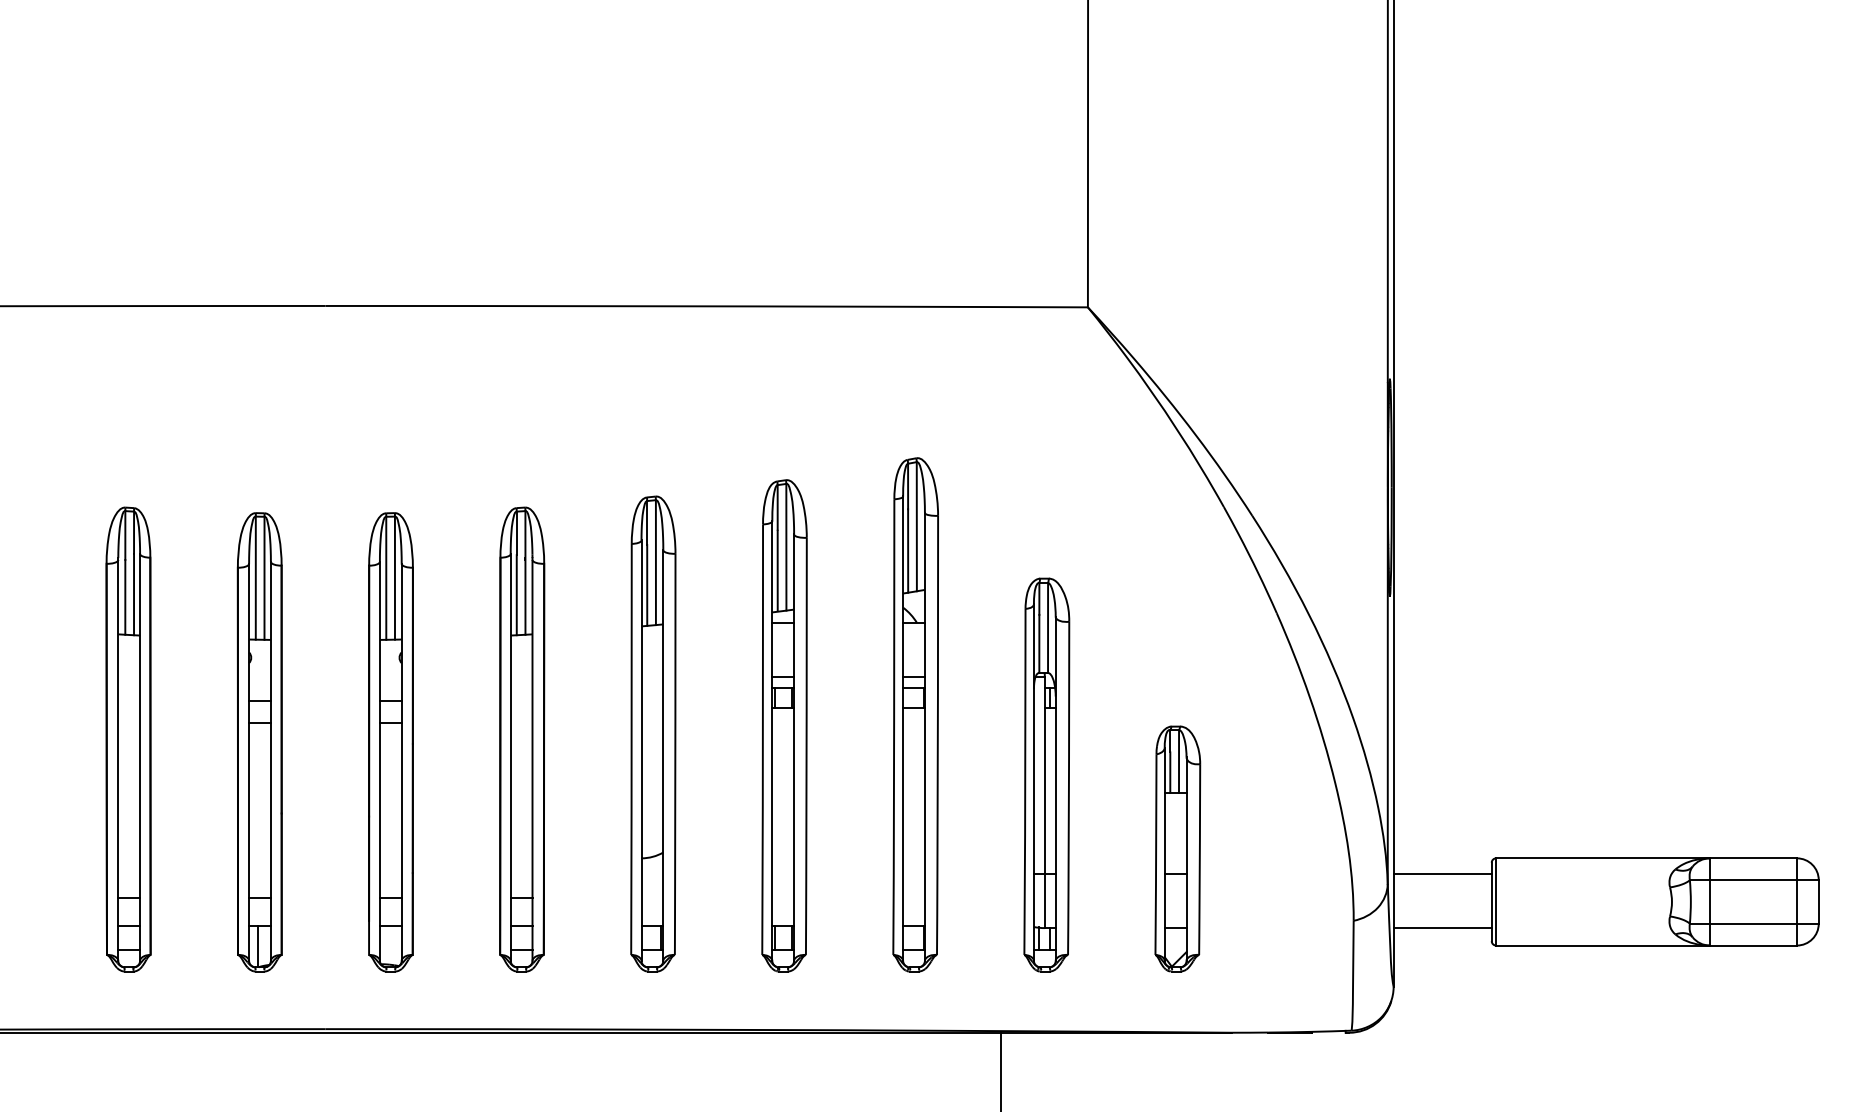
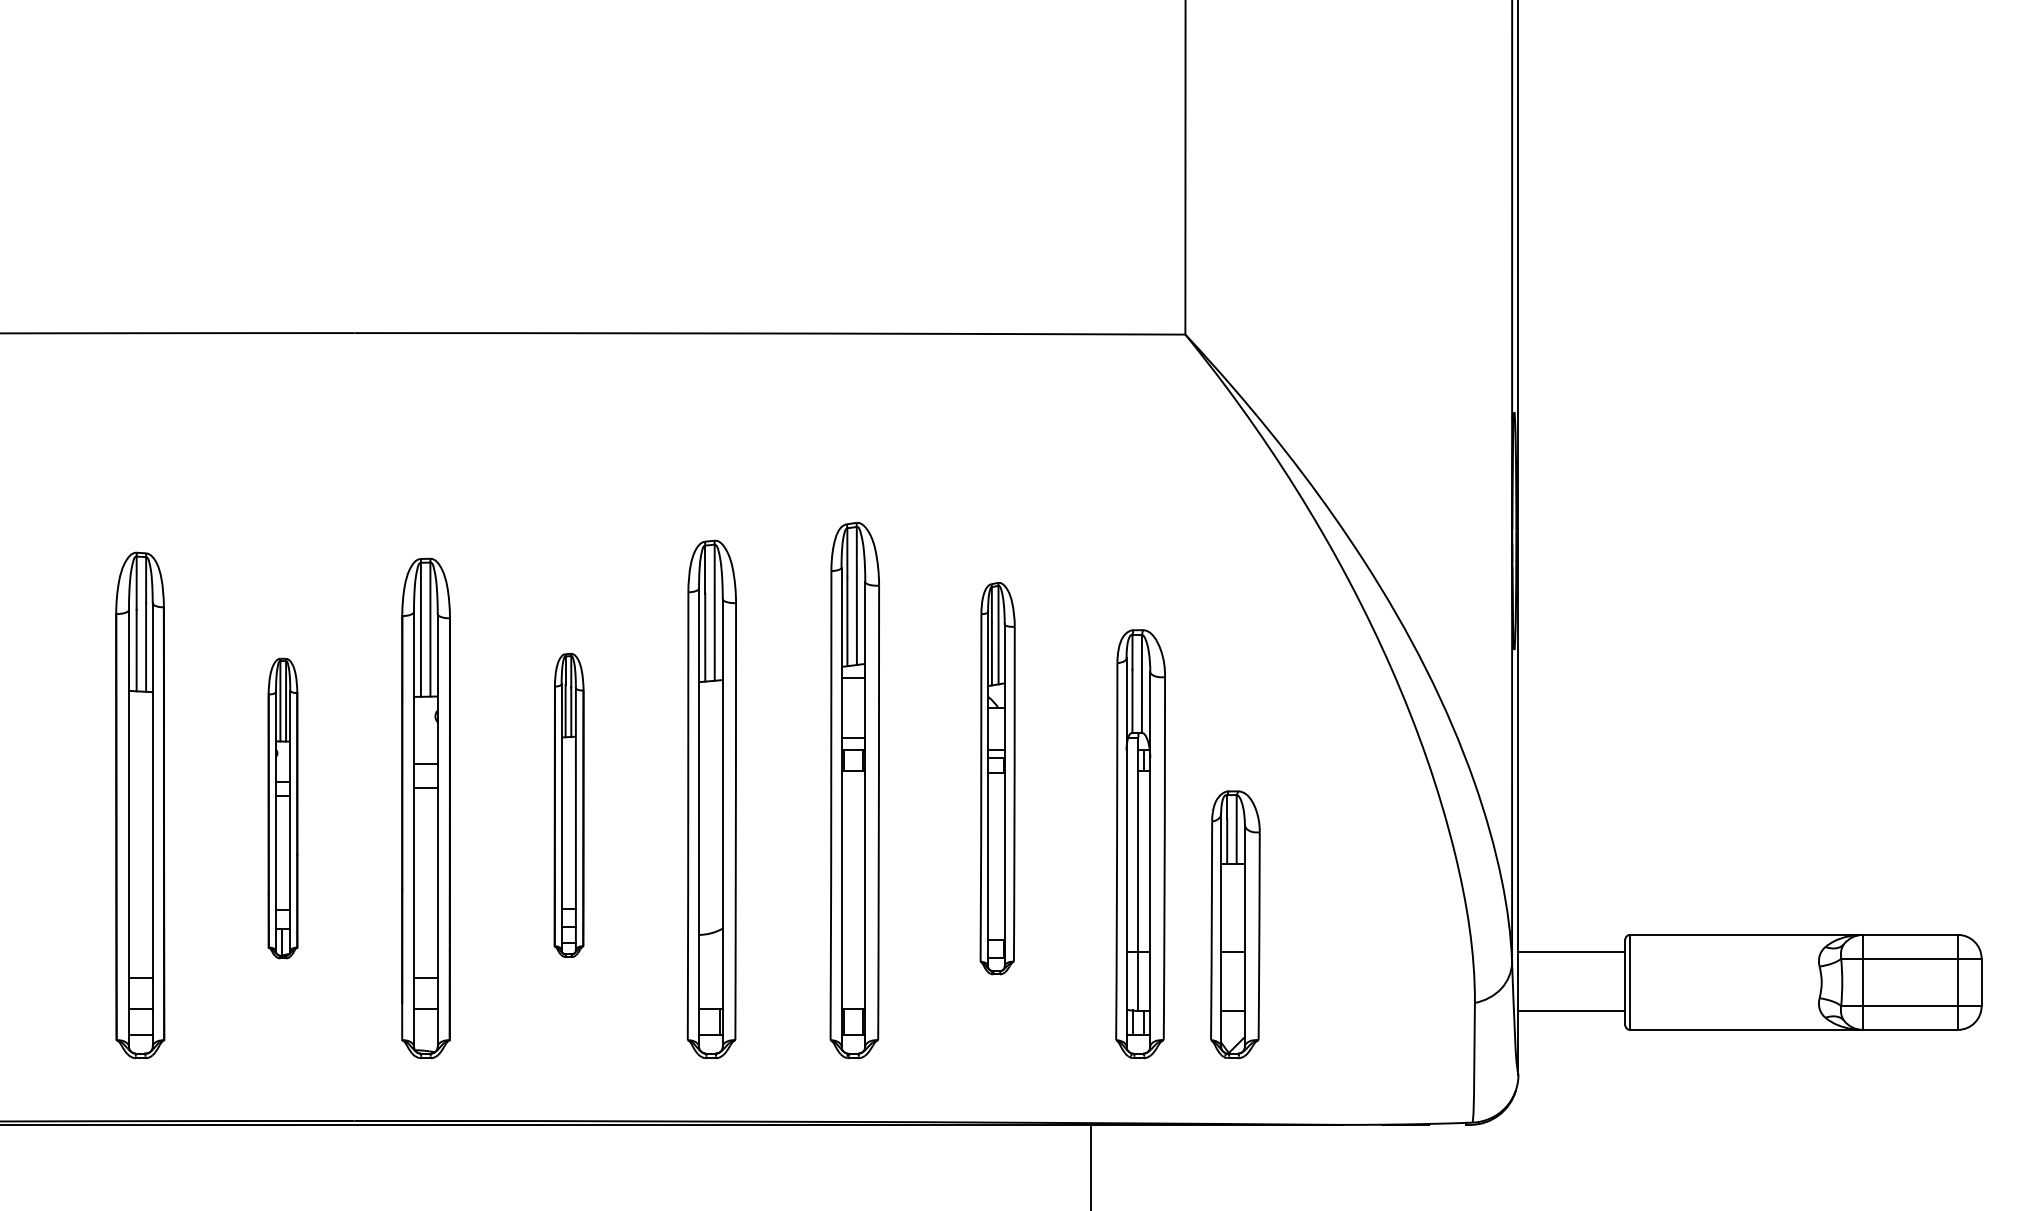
part: (915, 714) -> (997, 778), size x0.7
part: (522, 739) -> (569, 805), size x0.6
part: (259, 742) -> (282, 808), size x0.6
part: (1177, 848) -> (1235, 924), moved

